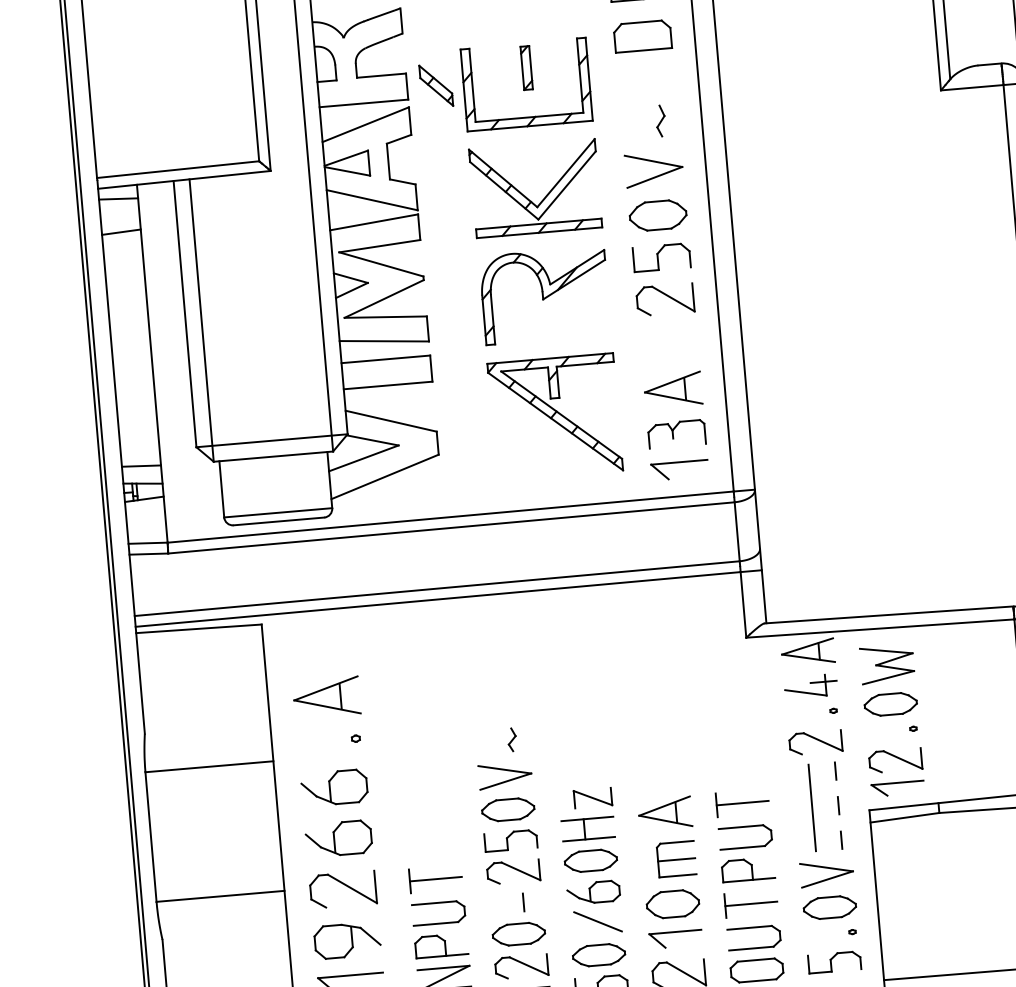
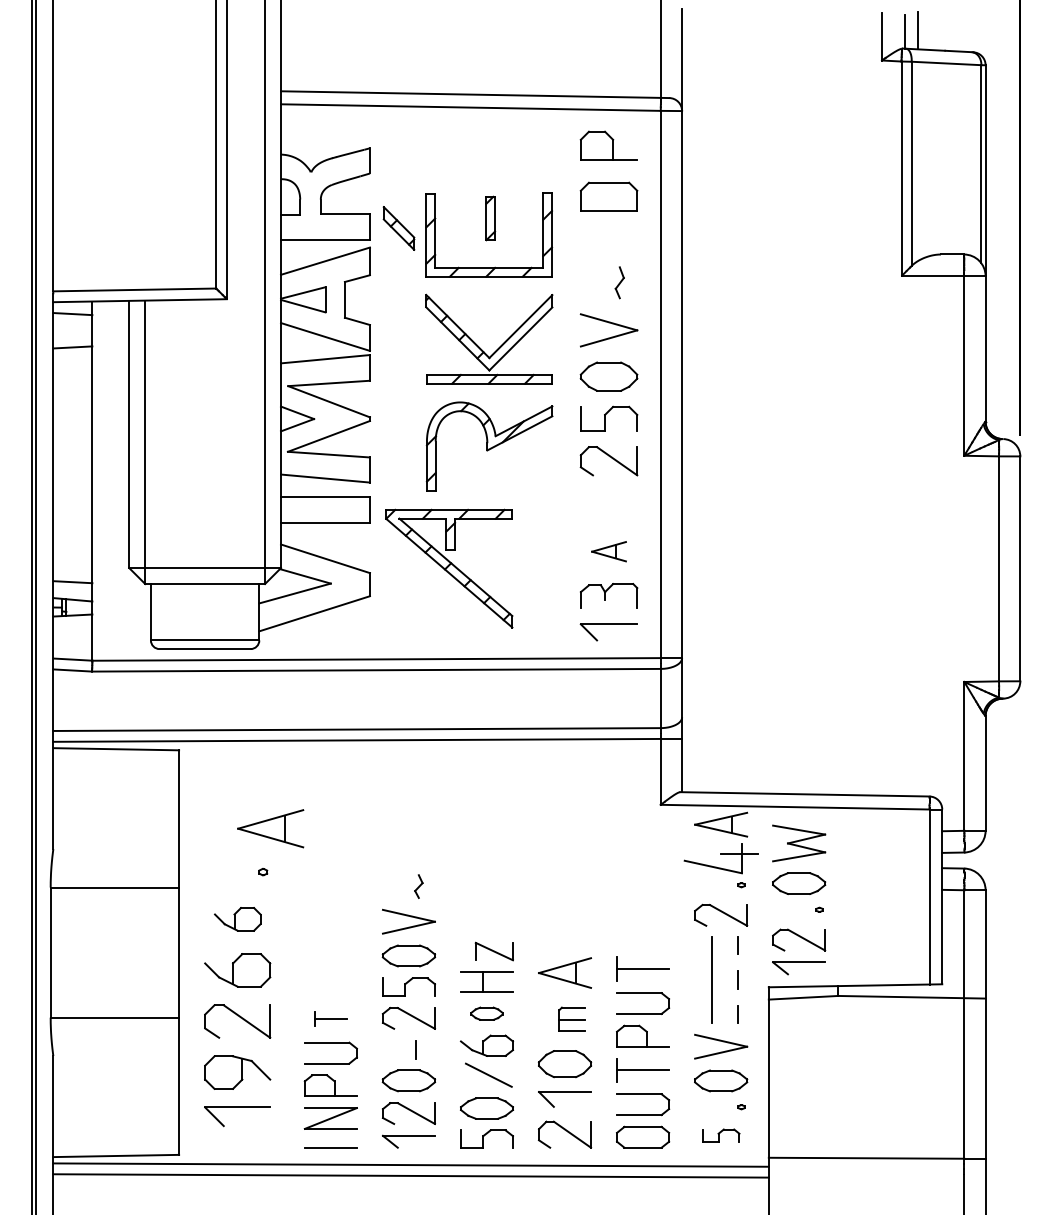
part: (672, 389) -> (608, 551), size x0.6
part: (555, 416) -> (449, 568), moved
part: (810, 687) -> (720, 859), size x1.4
part: (326, 697) -> (270, 828), moved
part: (334, 788) -> (237, 919), size x0.7
part: (675, 858) -> (571, 1018), size x0.7
part: (590, 860) -> (486, 1013), size x0.6
part: (435, 878) -> (330, 1018), size x0.6
part: (835, 961) -> (721, 1135), size x0.7

